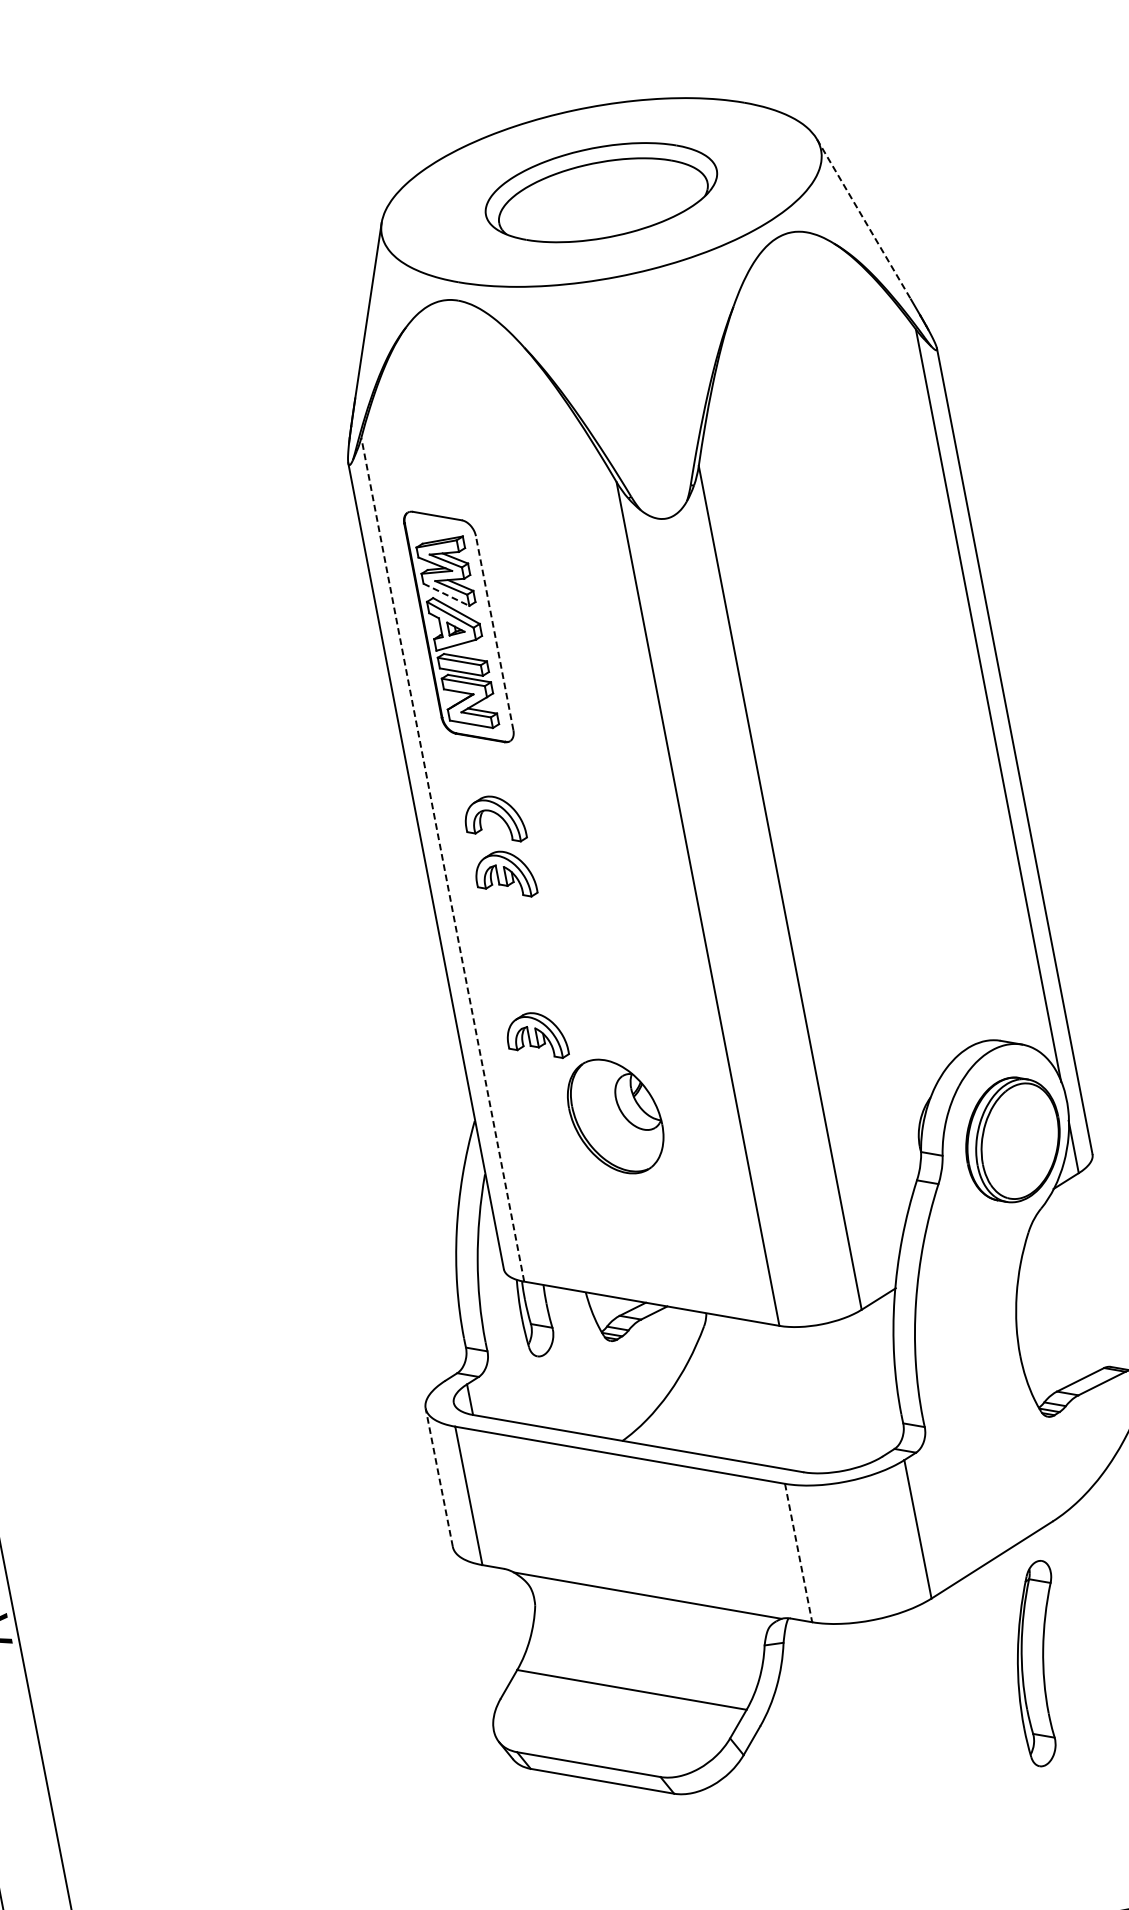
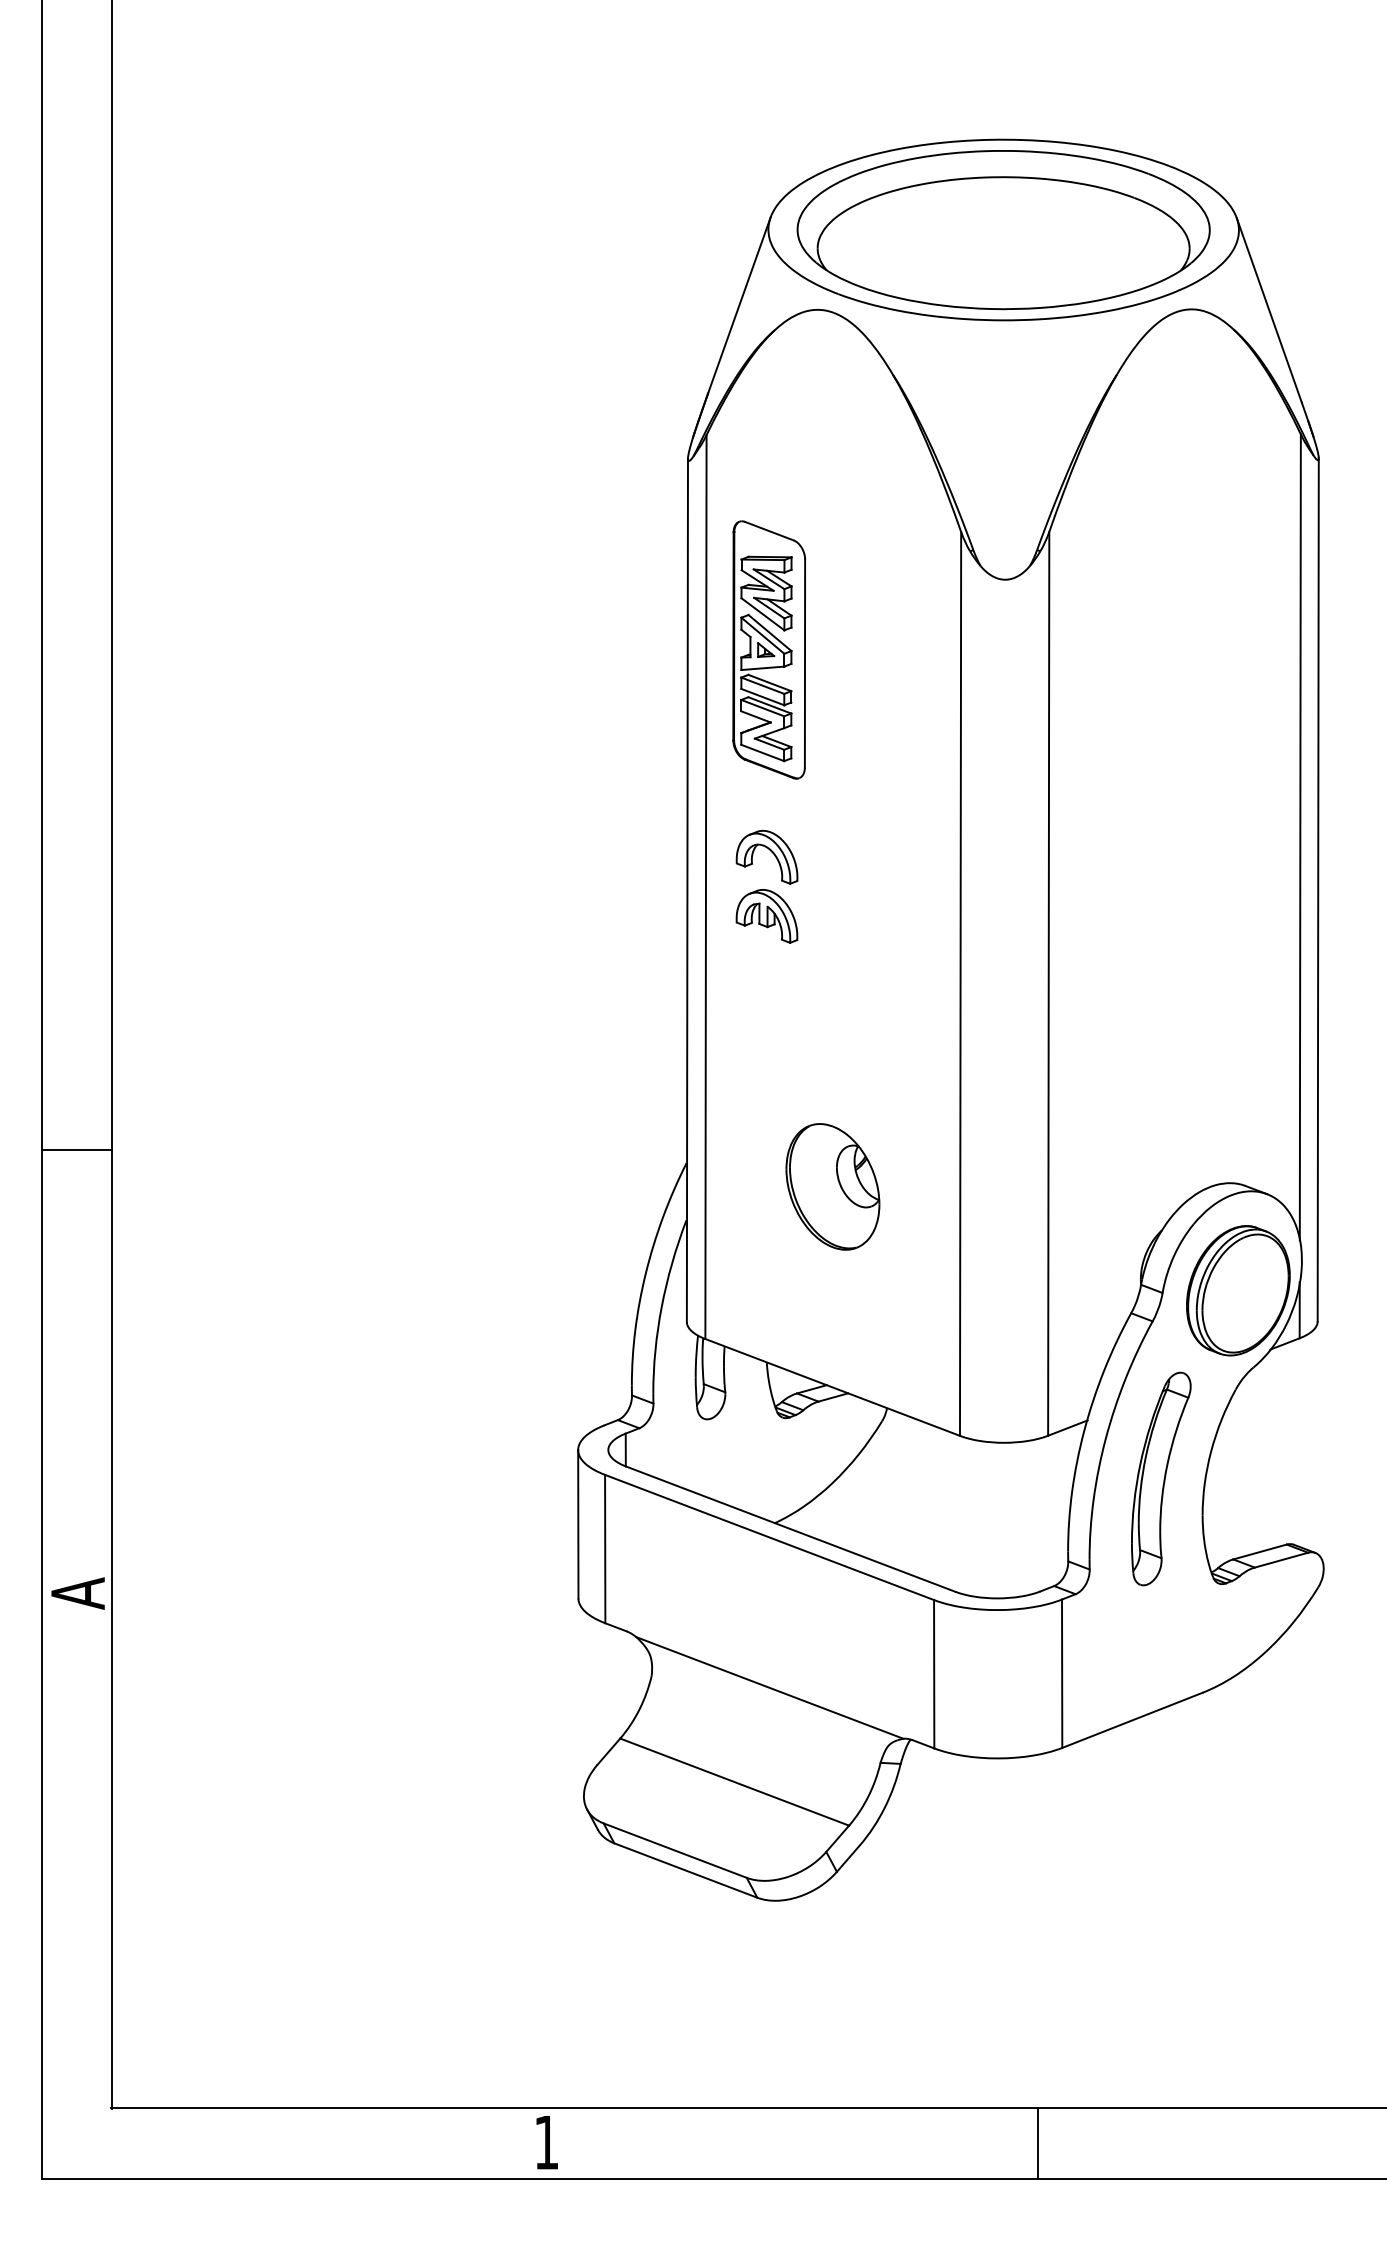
part: (601, 192) -> (1003, 230), size x1.67
line: (864, 219) -> (1269, 310), dashed -> solid
line: (446, 595) -> (762, 614), dashed -> solid
line: (495, 633) -> (805, 663), dashed -> solid
line: (442, 860) -> (705, 887), dashed -> solid
part: (536, 1037) -> (766, 1089), removed
line: (439, 1476) -> (578, 1523), dashed -> solid
line: (798, 1553) -> (934, 1674), dashed -> solid
part: (1040, 1663) -> (1161, 1478), moved

